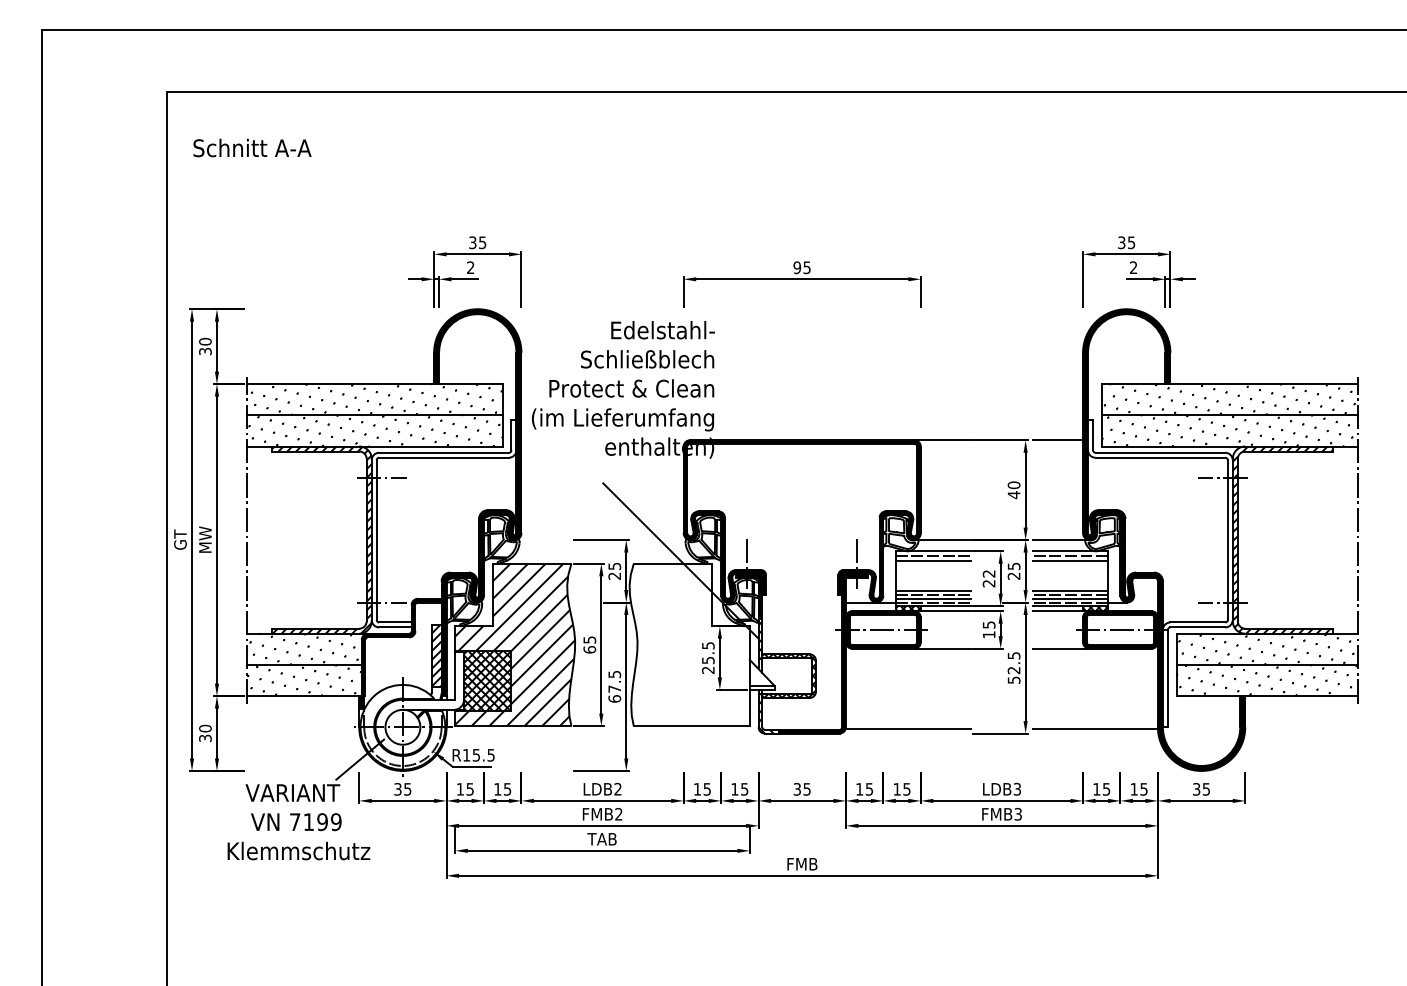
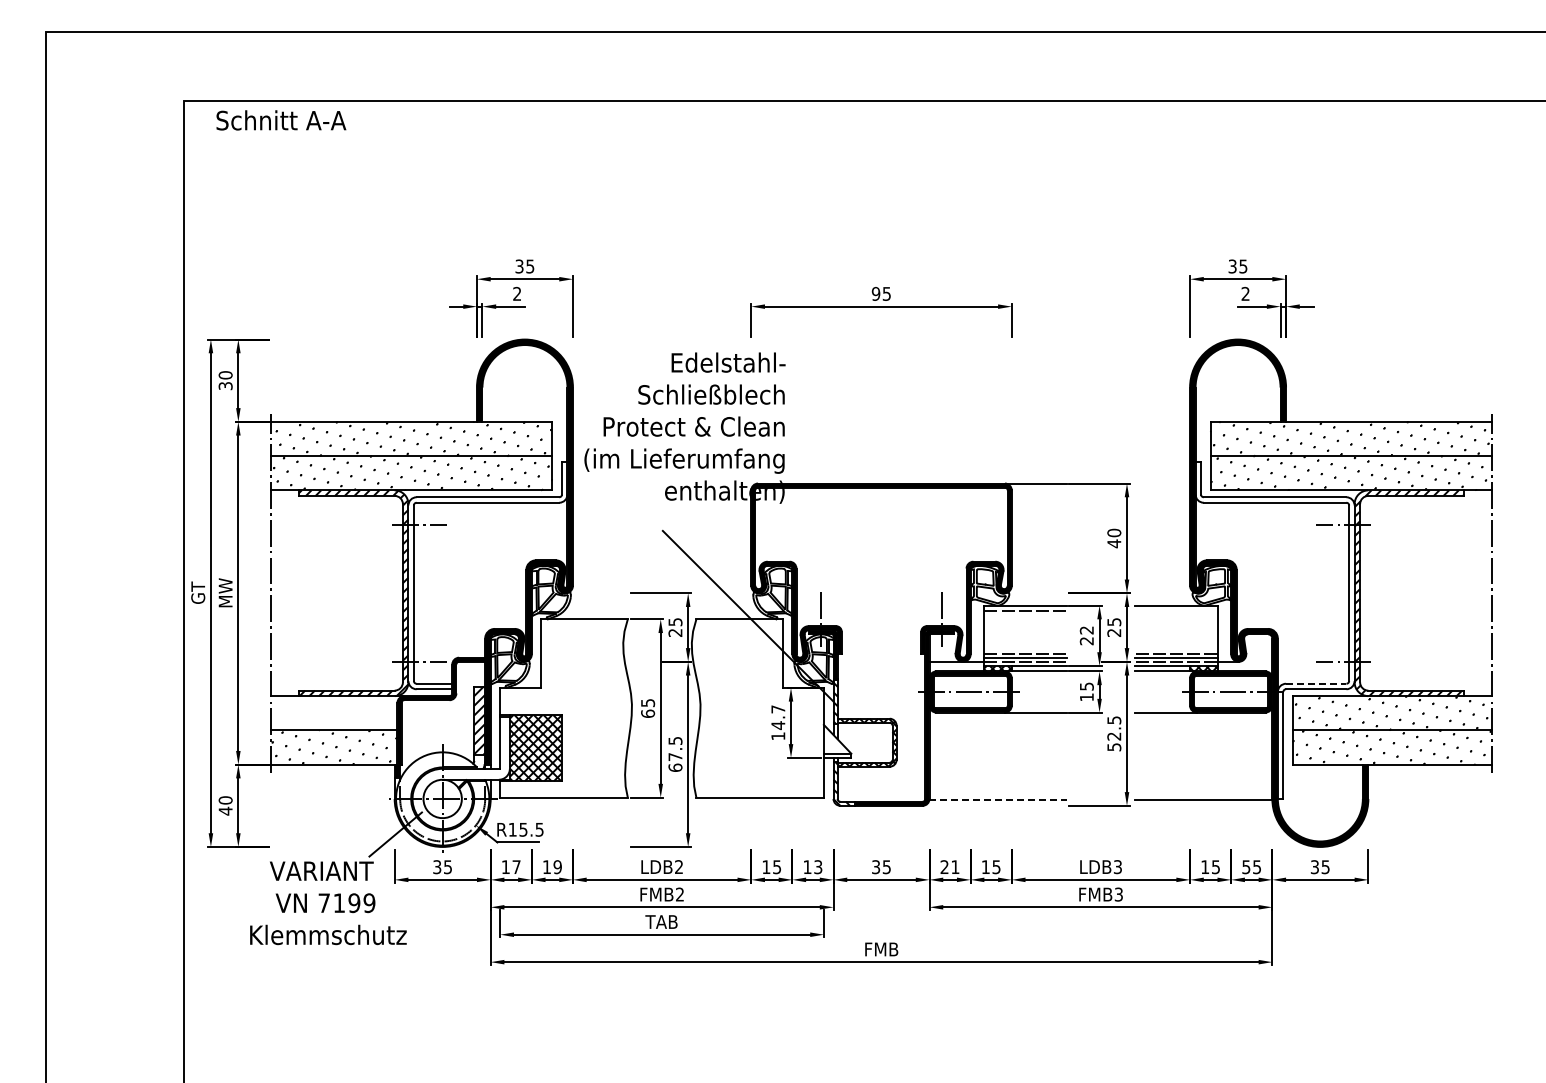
text: (252, 148) -> (281, 120), moved
line: (1057, 440) -> (1162, 483), removed
line: (942, 540) -> (1035, 593), removed
line: (1061, 540) -> (1166, 593), removed
line: (1070, 556) -> (1176, 611), removed
line: (933, 561) -> (1025, 616), removed
line: (1070, 561) -> (1176, 616), removed
line: (933, 591) -> (1025, 649), removed
line: (1070, 591) -> (1176, 649), removed
line: (1198, 622) -> (1316, 683), solid -> dashed
hatch: (514, 644) -> (565, 708), removed
hatch: (303, 649) -> (333, 713), removed
text: (708, 657) -> (778, 722), 25.5 -> 14.7
line: (908, 728) -> (998, 800), solid -> dashed
text: (205, 737) -> (225, 810), 30 -> 40
text: (507, 788) -> (557, 866), 15 -> 19
text: (744, 788) -> (818, 866), 15 -> 13
text: (470, 789) -> (516, 867), 15 -> 17
text: (864, 789) -> (949, 867), 15 -> 21
text: (1134, 789) -> (1246, 867), 15 -> 55

